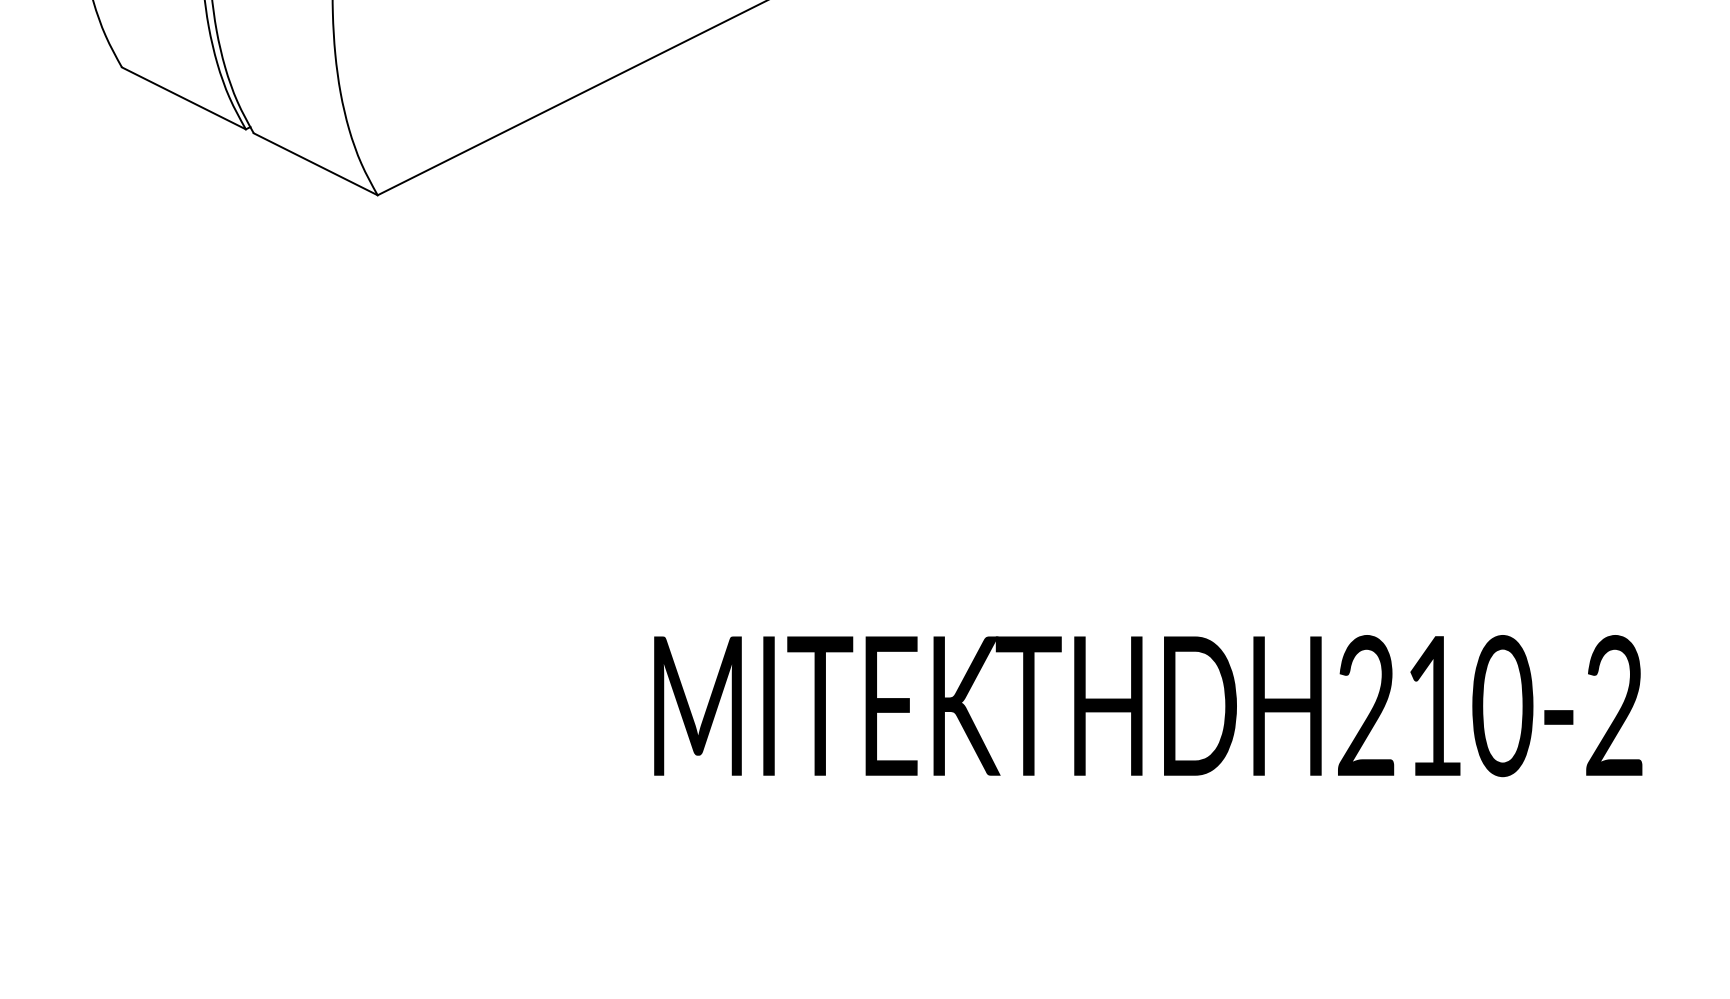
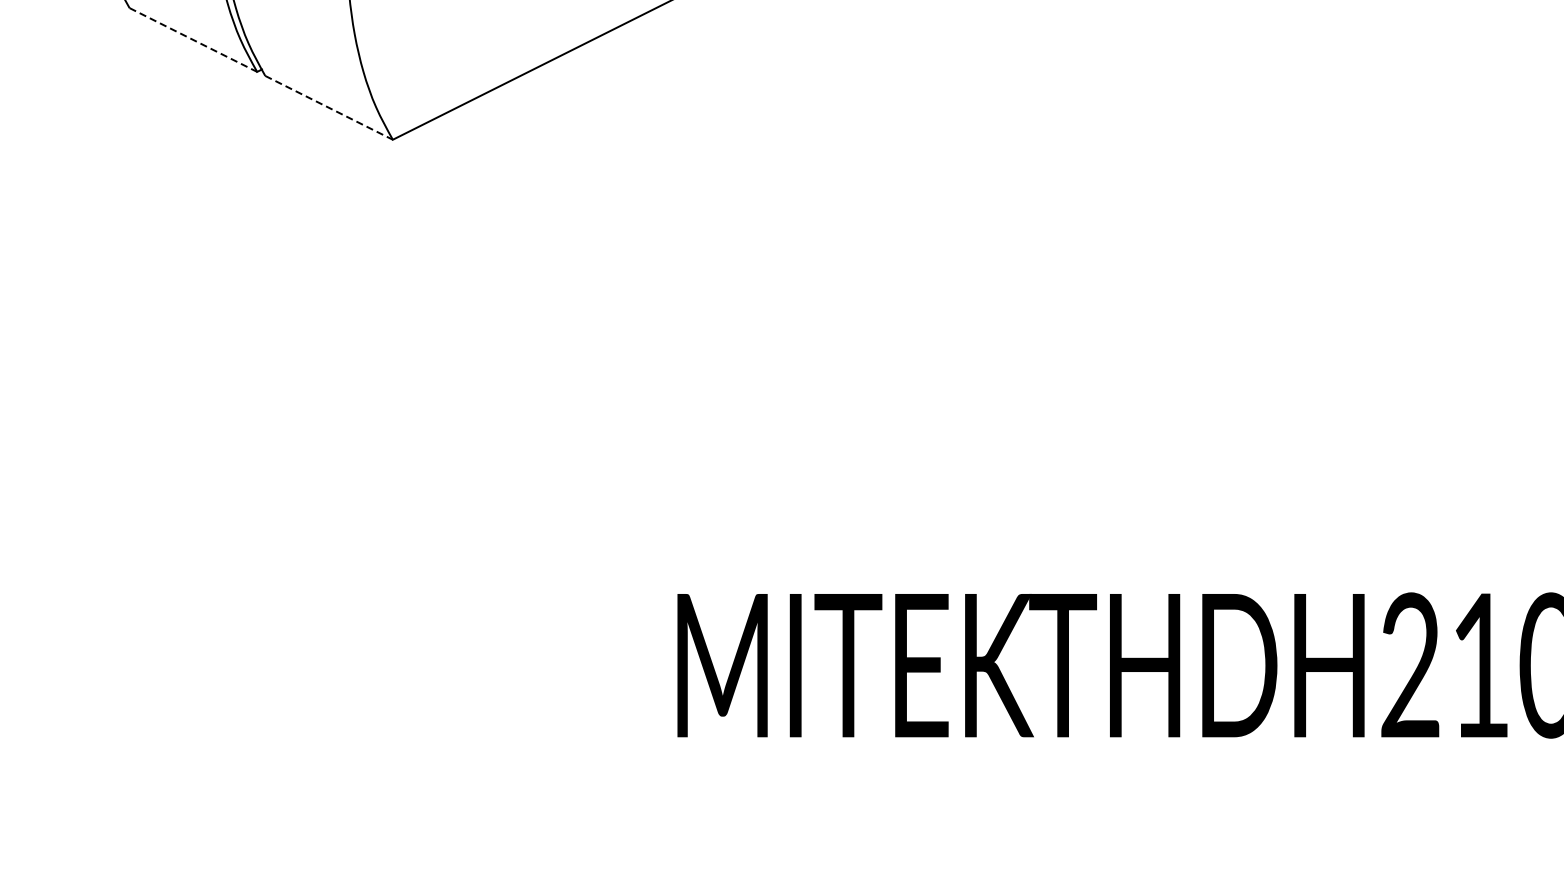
line: (184, 98) -> (193, 40), solid -> dashed
line: (316, 164) -> (329, 108), solid -> dashed

